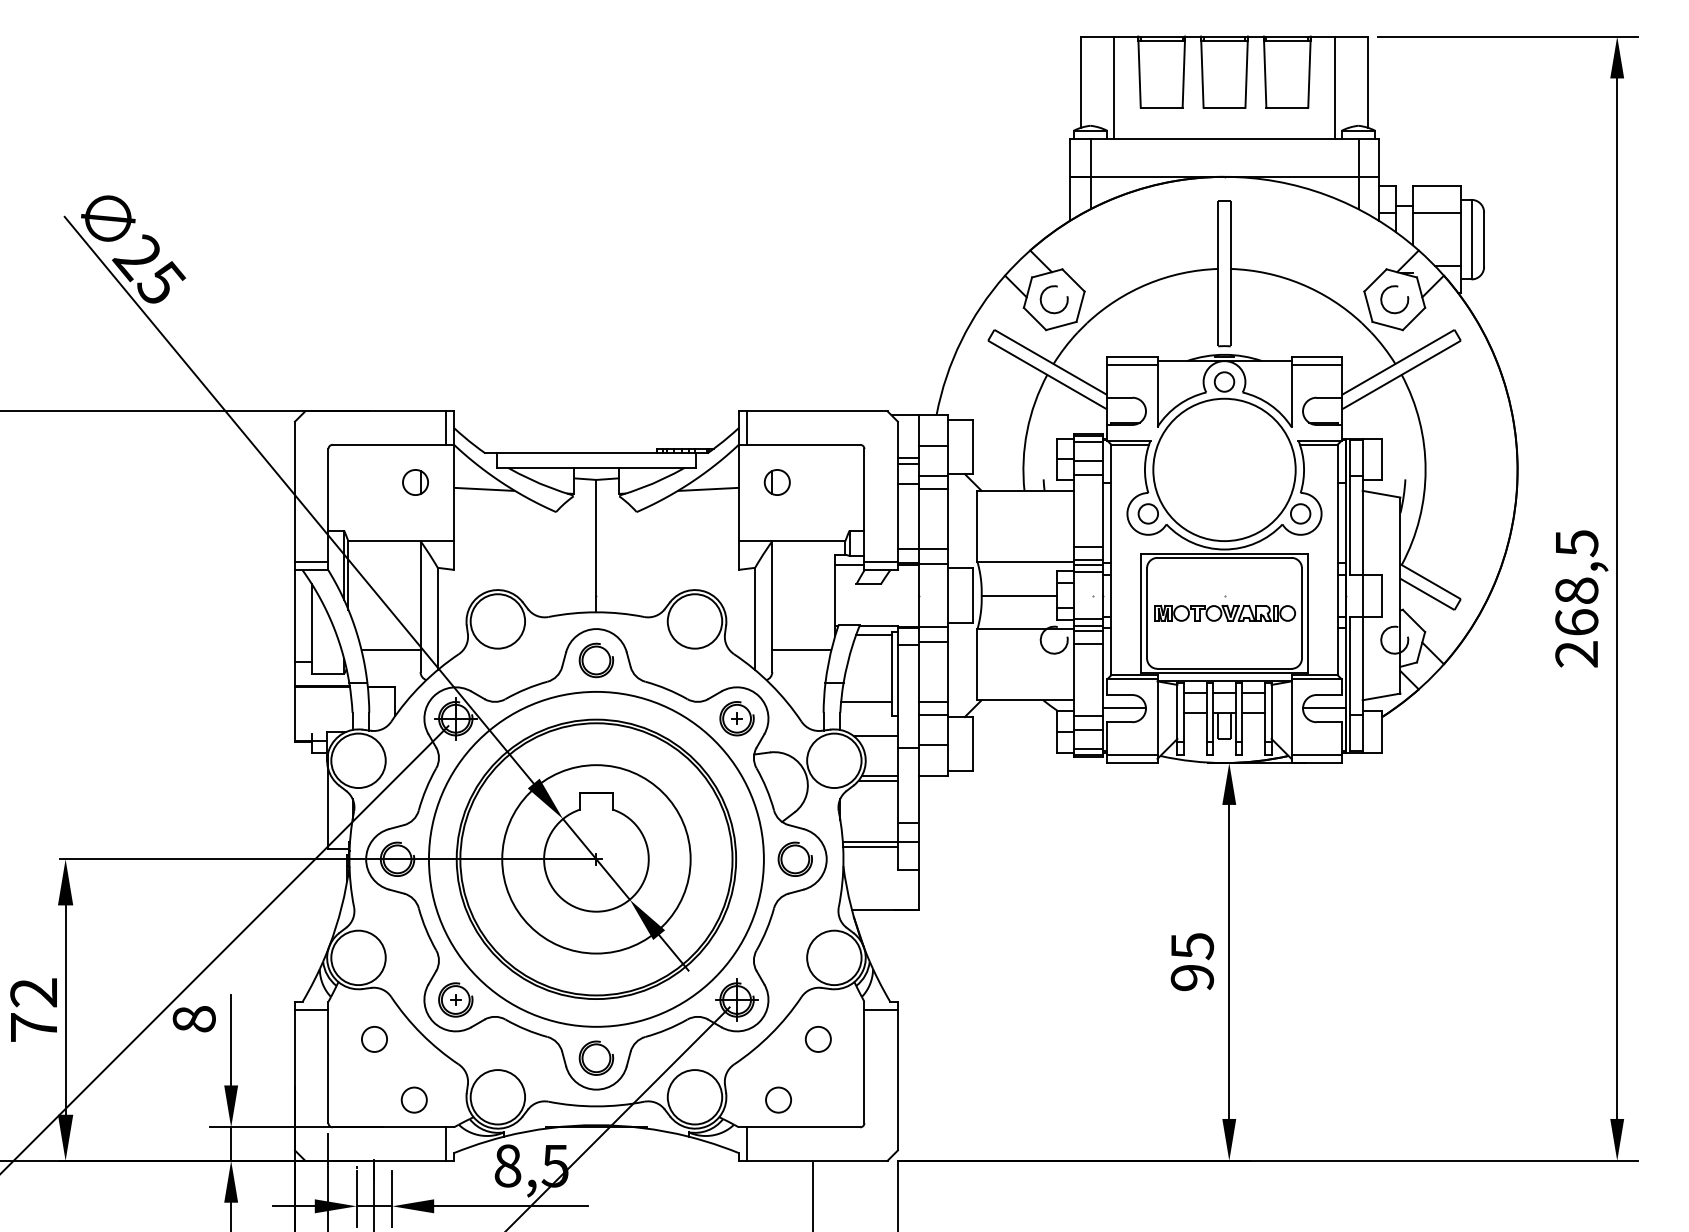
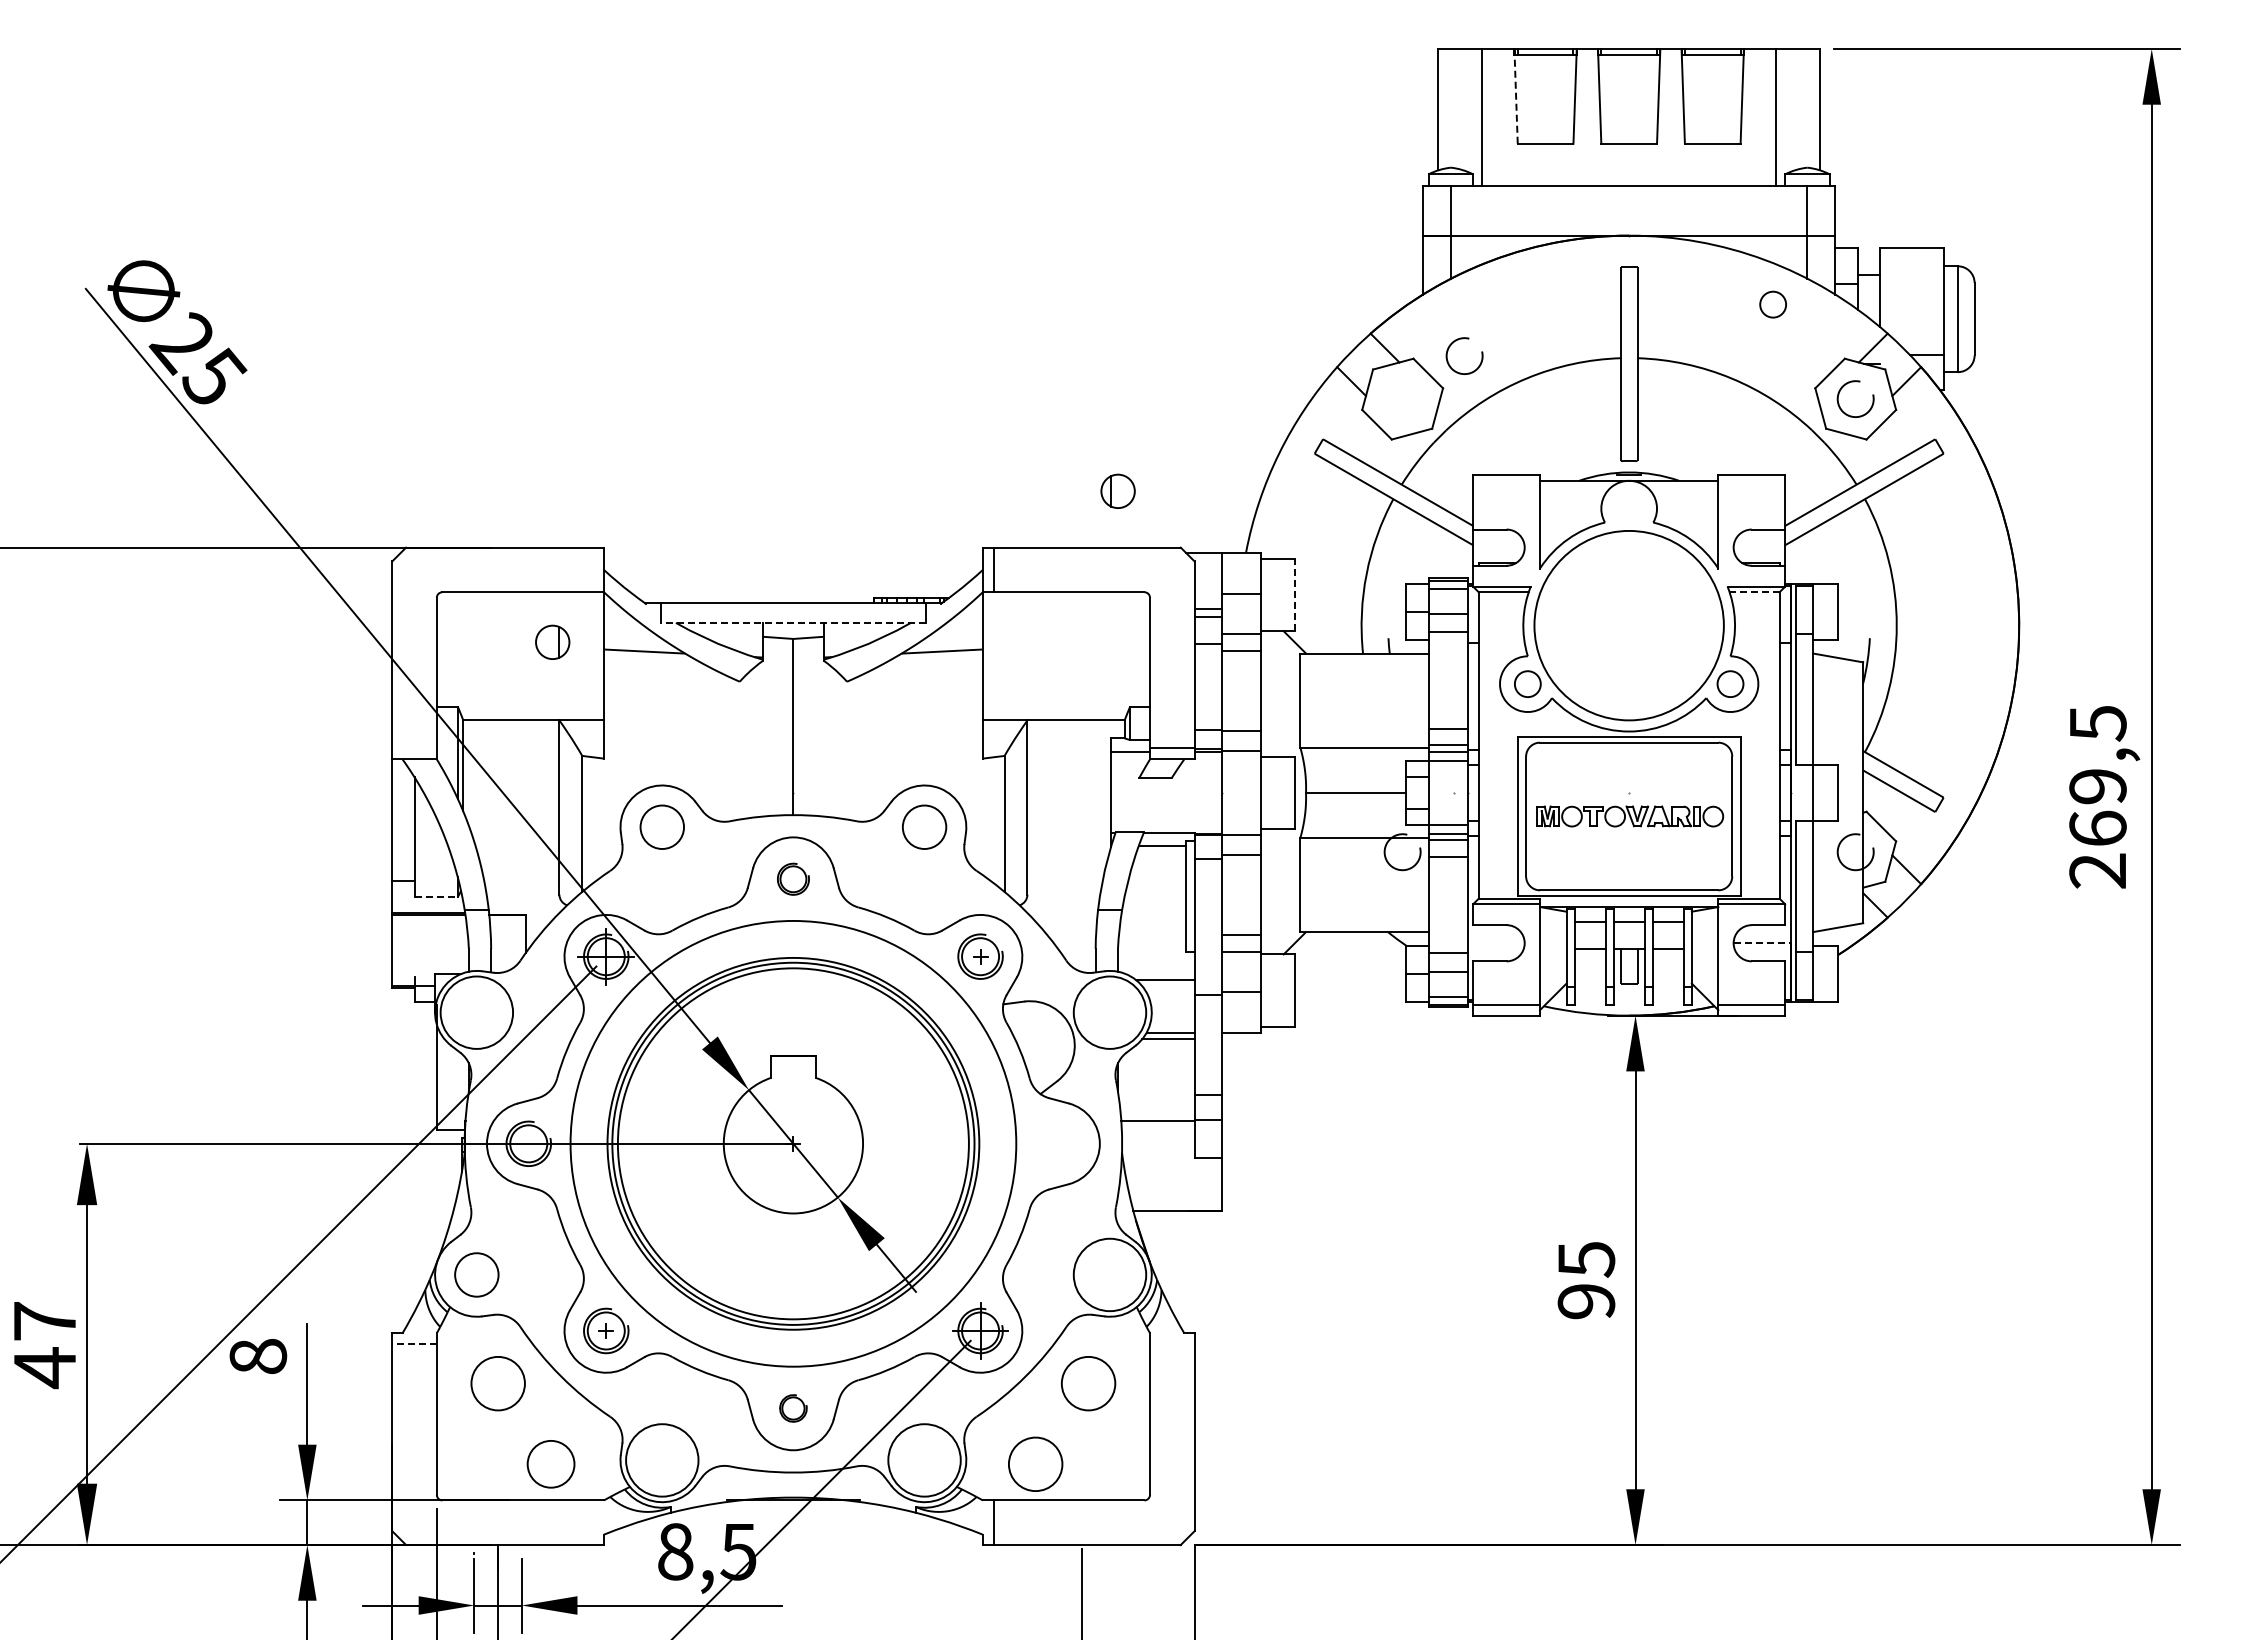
line: (1139, 71) -> (1516, 95), solid -> dashed
line: (1436, 212) -> (1911, 283), removed
arc: (1053, 287) -> (1463, 339), moved
line: (1132, 365) -> (1506, 486), removed
line: (1316, 365) -> (1751, 486), removed
circle: (1224, 381) -> (1772, 304), moved
line: (445, 427) -> (592, 569), removed
line: (1318, 445) -> (1754, 592), solid -> dashed
line: (973, 446) -> (1294, 594), solid -> dashed
line: (595, 467) -> (792, 622), solid -> dashed
part: (776, 481) -> (1117, 490), moved
line: (311, 562) -> (414, 748), removed
text: (1576, 590) -> (2097, 786), 268,5 -> 269,5
circle: (498, 621) -> (662, 827), size x0.6
circle: (694, 621) -> (924, 827), size x0.6
line: (390, 650) -> (519, 865), removed
line: (801, 650) -> (1066, 865), removed
part: (596, 660) -> (793, 879), size x0.7
line: (328, 674) -> (436, 897), solid -> dashed
line: (866, 702) -> (1152, 934), removed
line: (1124, 708) -> (1495, 942), removed
line: (1324, 708) -> (1762, 942), solid -> dashed
line: (870, 846) -> (1157, 1126), removed
circle: (596, 859) -> (793, 1143), size x1.4
part: (794, 859) -> (1057, 1143), removed
circle: (358, 957) -> (476, 1274), size x0.6
text: (33, 1010) -> (44, 1345), 72 -> 47
line: (311, 1010) -> (414, 1344), solid -> dashed
line: (881, 1010) -> (1172, 1344), removed
circle: (374, 1038) -> (497, 1382), size x1.6
circle: (818, 1038) -> (1088, 1382), size x1.6
part: (596, 1058) -> (793, 1408), size x0.6
circle: (413, 1099) -> (550, 1463), size x1.4
circle: (778, 1099) -> (1035, 1463), size x1.6
line: (445, 1143) -> (592, 1522), removed

